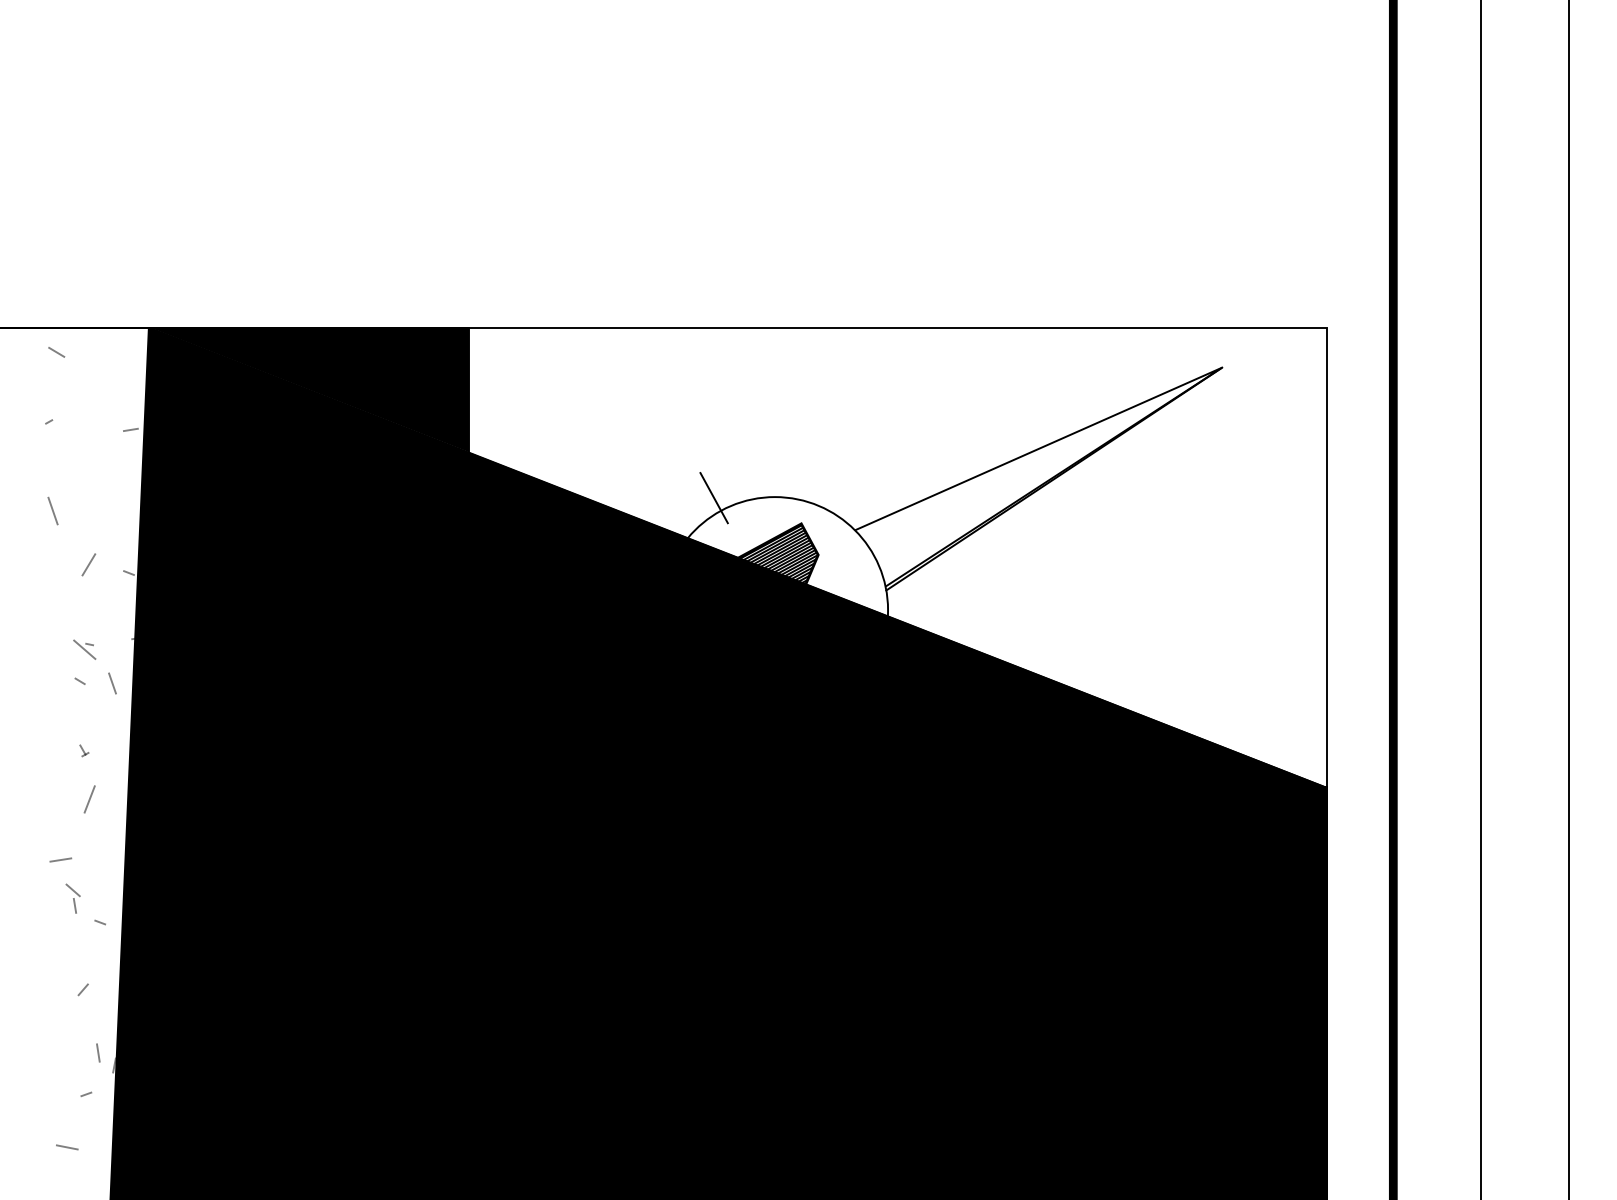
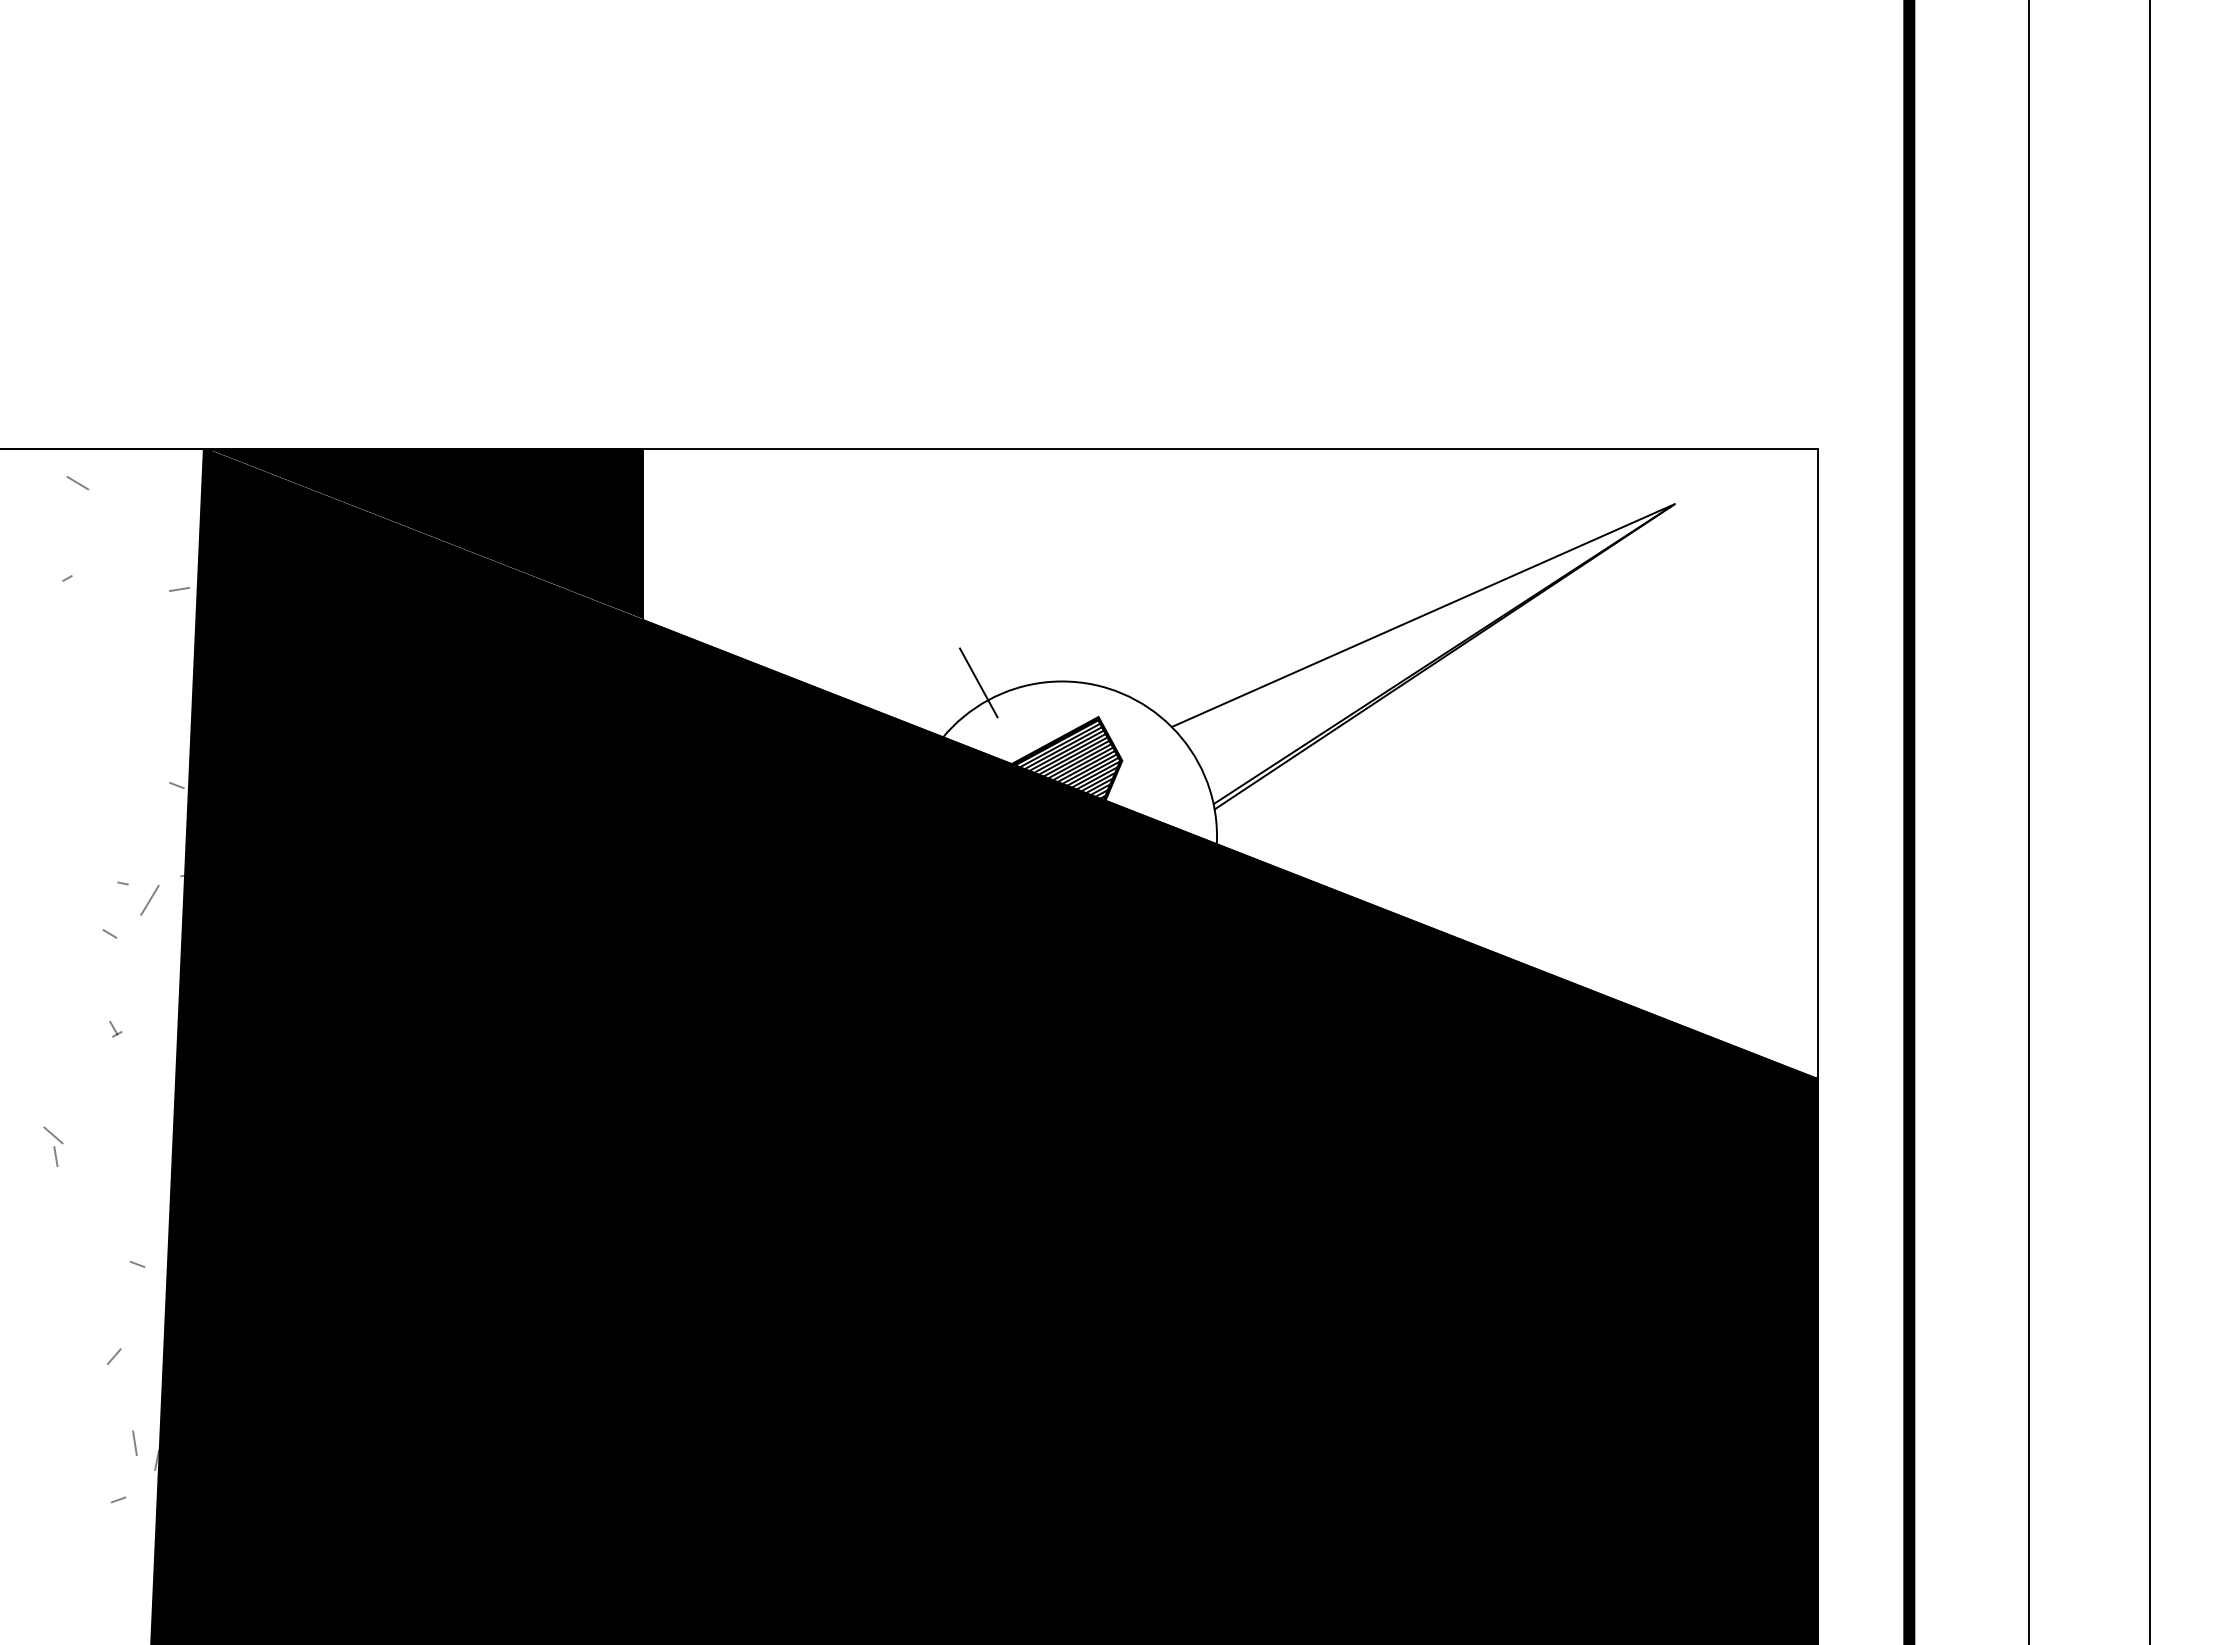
line: (52, 510) -> (72, 700), removed
line: (88, 564) -> (149, 900), moved
line: (84, 649) -> (115, 890), removed
line: (112, 683) -> (154, 936), removed
line: (90, 799) -> (123, 1095), removed
line: (60, 859) -> (83, 1178), removed
part: (73, 898) -> (53, 1146), moved
line: (67, 1147) -> (92, 1572), removed

